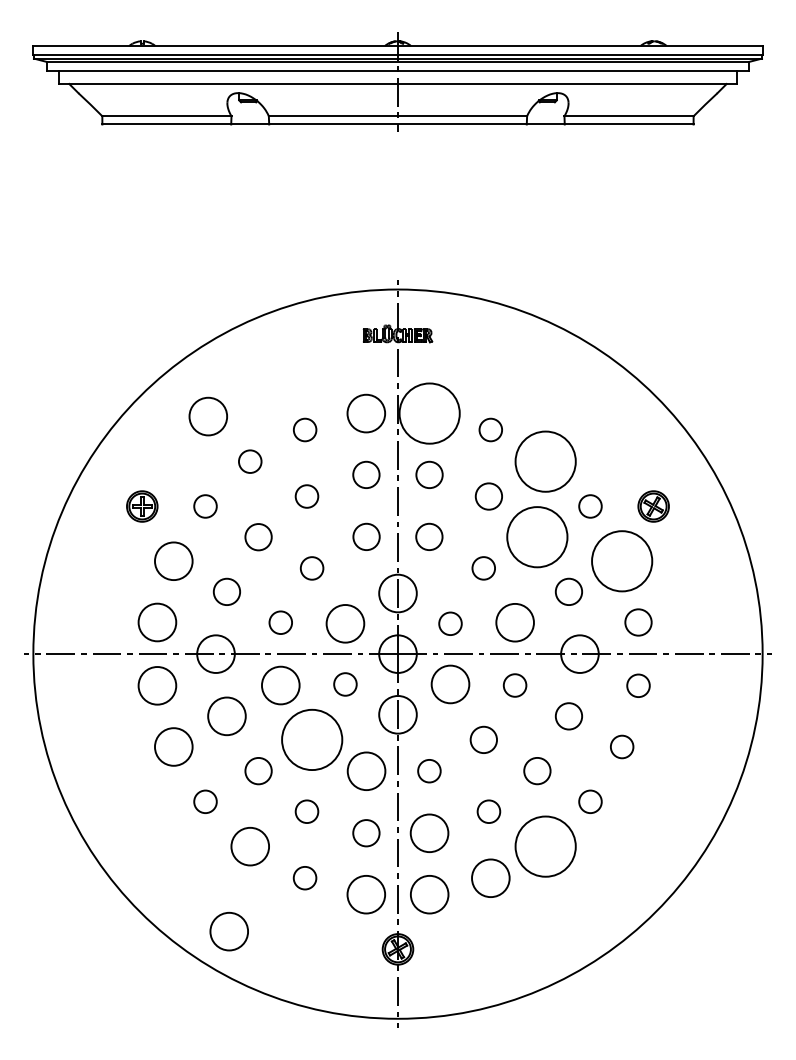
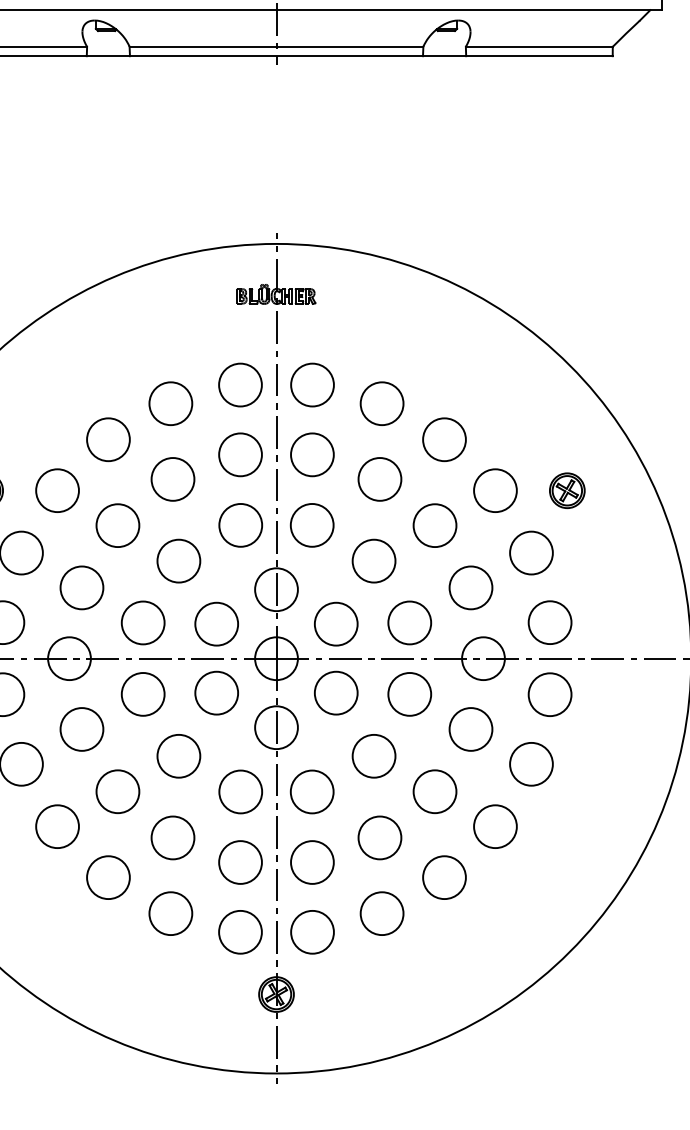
circle: (429, 413) -> (312, 384), size x0.62
circle: (207, 416) -> (59, 388), removed
circle: (304, 429) -> (170, 403), size x1.67
circle: (490, 429) -> (381, 403), size x1.67
circle: (250, 461) -> (108, 439), size x1.67
circle: (545, 461) -> (444, 439), size x0.62
circle: (366, 474) -> (240, 454), size x1.43
circle: (429, 474) -> (312, 454), size x1.43
circle: (306, 496) -> (172, 479), size x1.67
circle: (488, 496) -> (379, 479), size x1.43
circle: (205, 506) -> (57, 490), size x1.67
circle: (590, 506) -> (495, 490), size x1.67
circle: (366, 536) -> (240, 524), size x1.43
circle: (429, 536) -> (312, 524), size x1.43
circle: (258, 537) -> (117, 526), size x1.43
circle: (537, 537) -> (435, 526), size x0.62
circle: (621, 561) -> (530, 553), size x0.62
circle: (311, 568) -> (178, 561), size x1.67
circle: (483, 568) -> (373, 561), size x1.67
circle: (226, 591) -> (81, 587), size x1.43
circle: (568, 591) -> (470, 587), size x1.43
circle: (280, 622) -> (142, 622), size x1.67
circle: (638, 622) -> (550, 622), size x1.43
circle: (450, 623) -> (336, 623), size x1.67
circle: (345, 684) -> (216, 693), size x1.67
circle: (514, 685) -> (409, 694), size x1.67
circle: (638, 685) -> (550, 694), size x1.67
circle: (568, 716) -> (470, 729), size x1.43
circle: (312, 739) -> (179, 755), size x0.62
circle: (483, 739) -> (373, 755), size x1.43
circle: (621, 746) -> (530, 763), size x1.67
circle: (258, 770) -> (117, 791), size x1.43
circle: (429, 770) -> (312, 791), size x1.67
circle: (537, 770) -> (435, 791), size x1.43
circle: (205, 801) -> (57, 826), size x1.67
circle: (590, 801) -> (495, 826), size x1.67
circle: (306, 811) -> (172, 837), size x1.67
circle: (488, 811) -> (379, 837), size x1.67
circle: (366, 832) -> (240, 861), size x1.43
circle: (545, 846) -> (444, 877), size x0.62
circle: (304, 877) -> (170, 912), size x1.67
circle: (228, 931) -> (83, 974), removed

